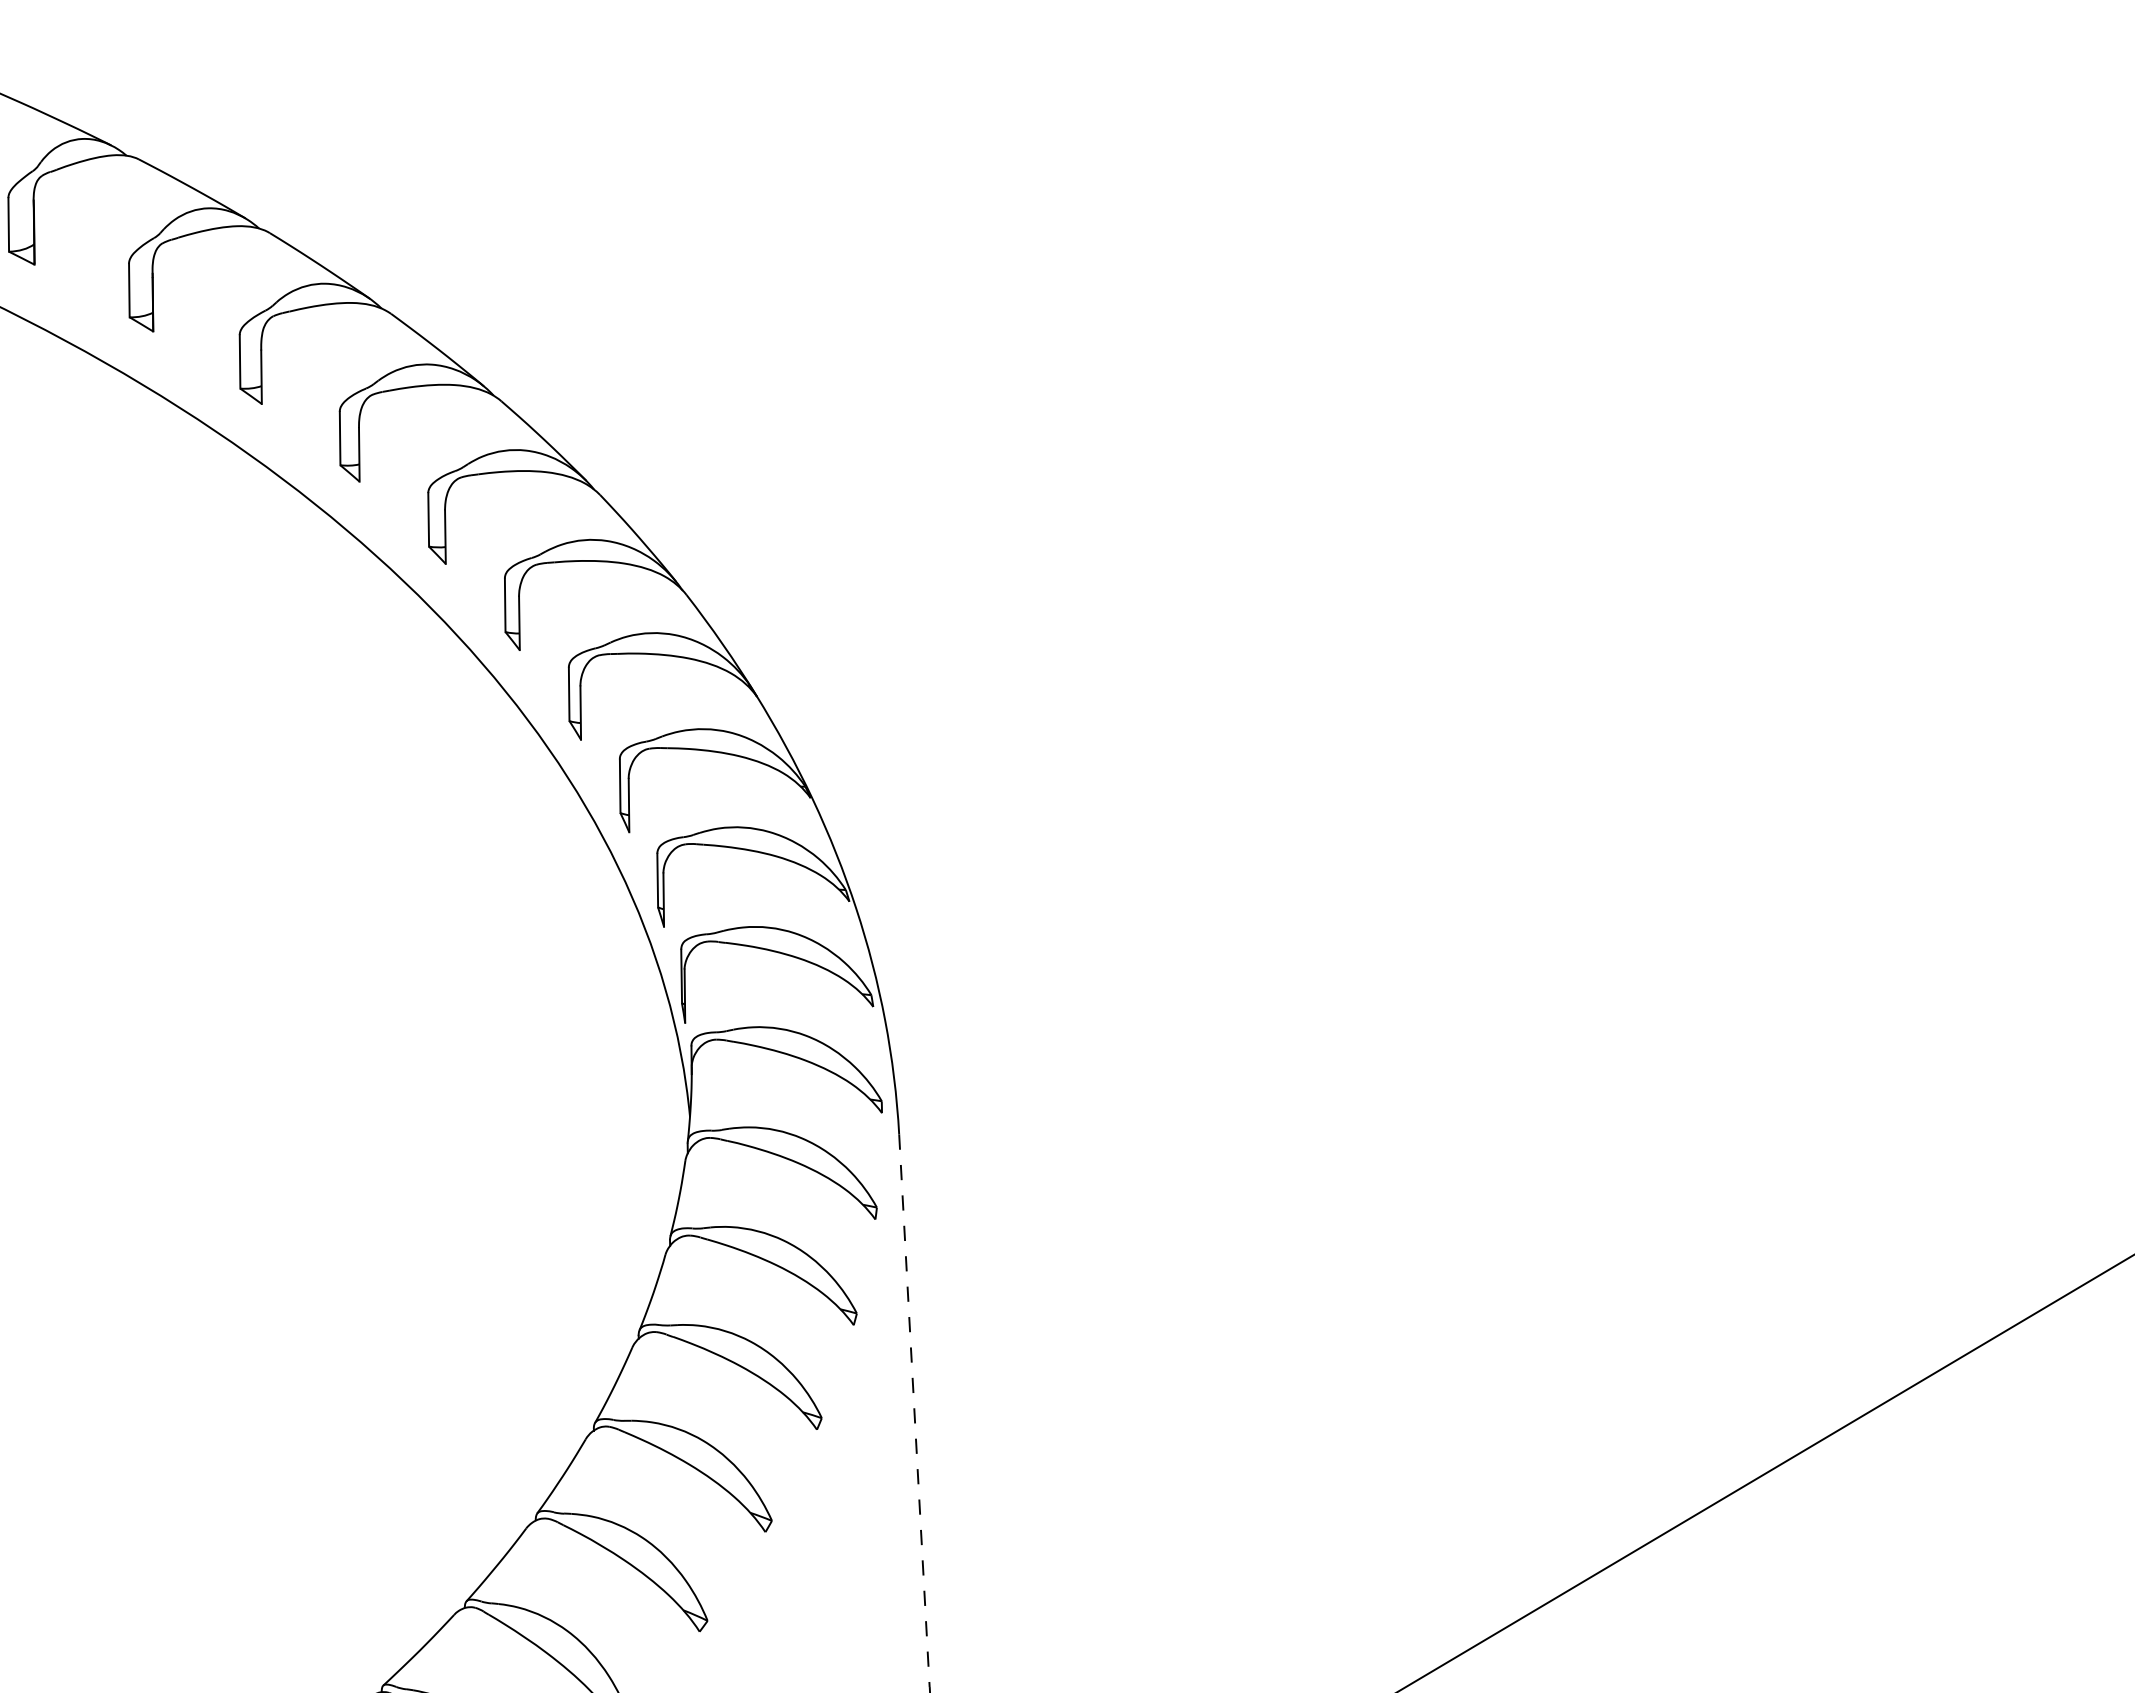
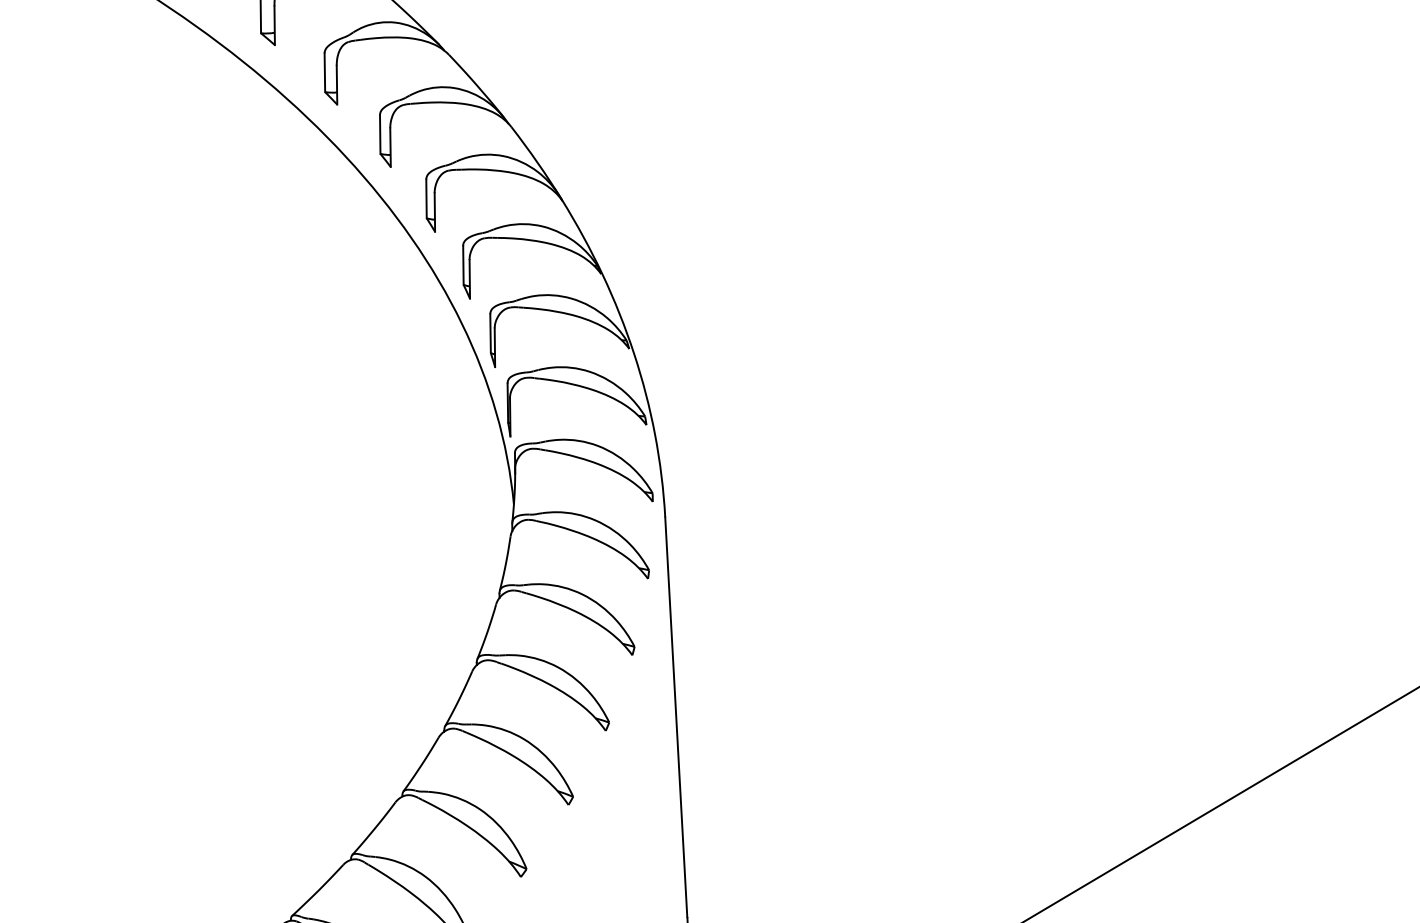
line: (914, 1410) -> (676, 717), dashed -> solid

